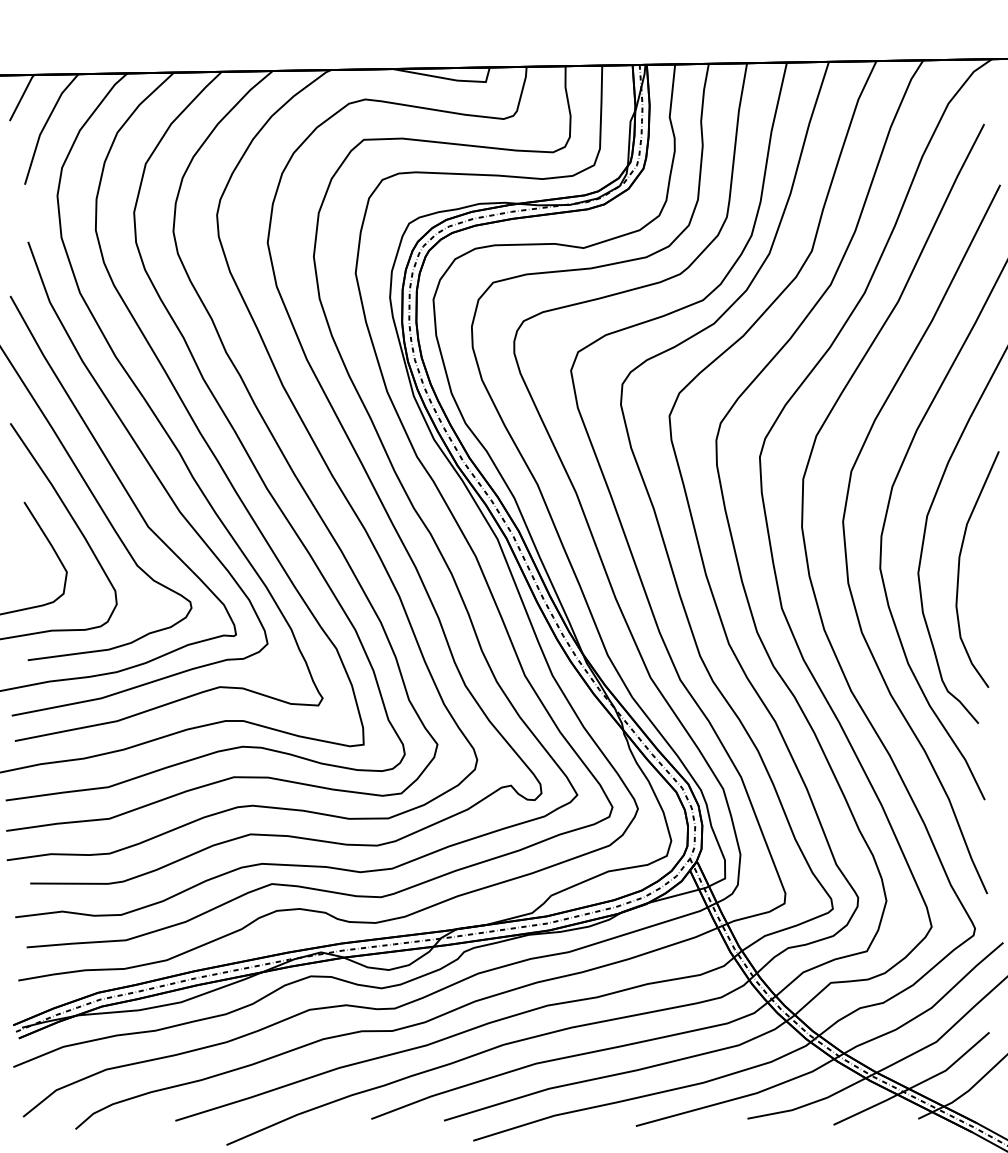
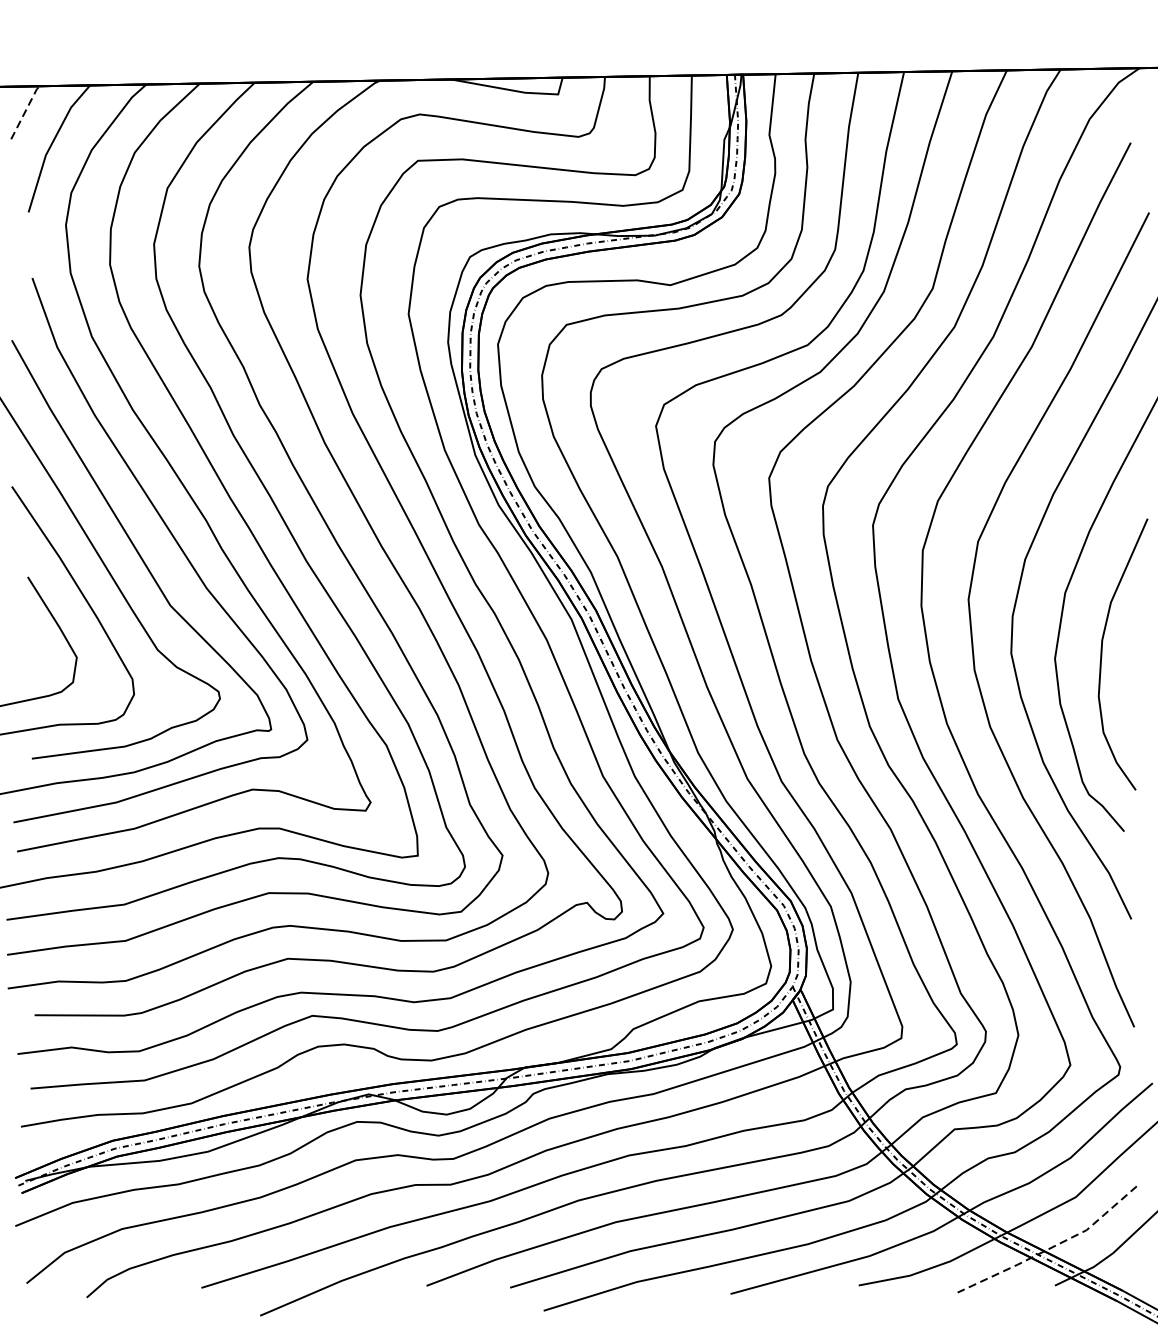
line: (22, 96) -> (25, 111), solid -> dashed
line: (915, 1085) -> (1051, 1247), solid -> dashed

